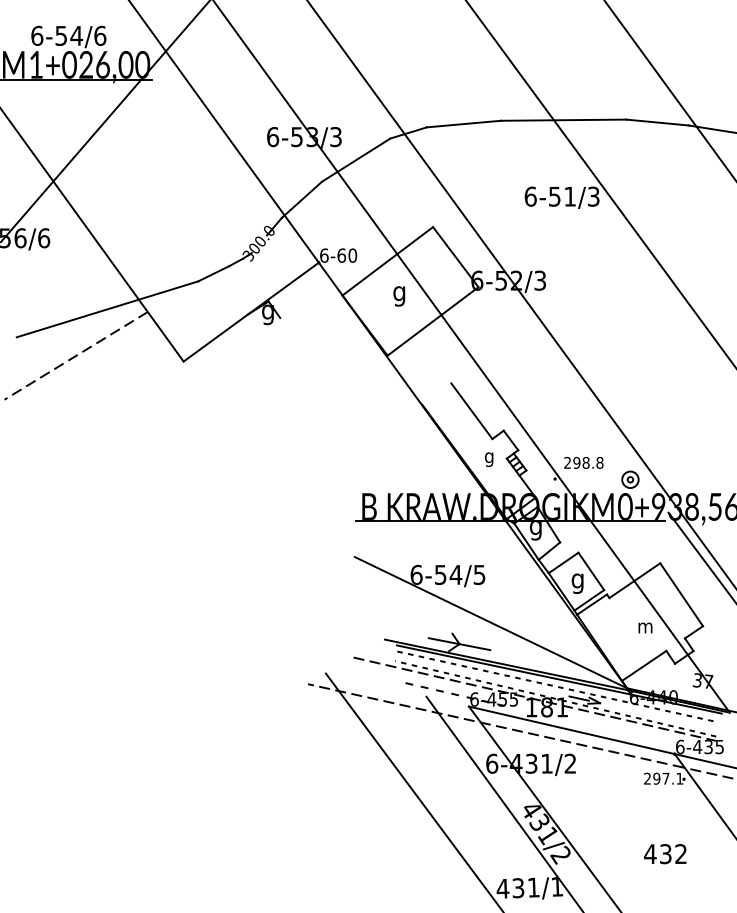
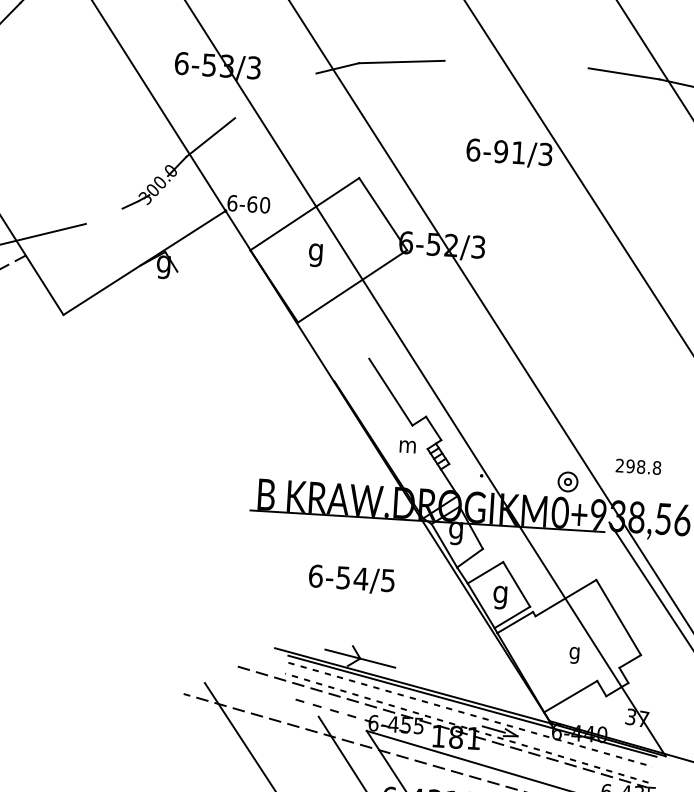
line: (563, 119) -> (516, 63), removed
line: (356, 159) -> (276, 95), removed
text: (554, 196) -> (500, 151), 6-51/3 -> 6-91/3
line: (213, 273) -> (103, 215), removed
text: (489, 459) -> (407, 448), g -> m
text: (583, 462) -> (638, 466), moved
line: (490, 622) -> (397, 635), removed
text: (645, 629) -> (574, 654), m -> g

